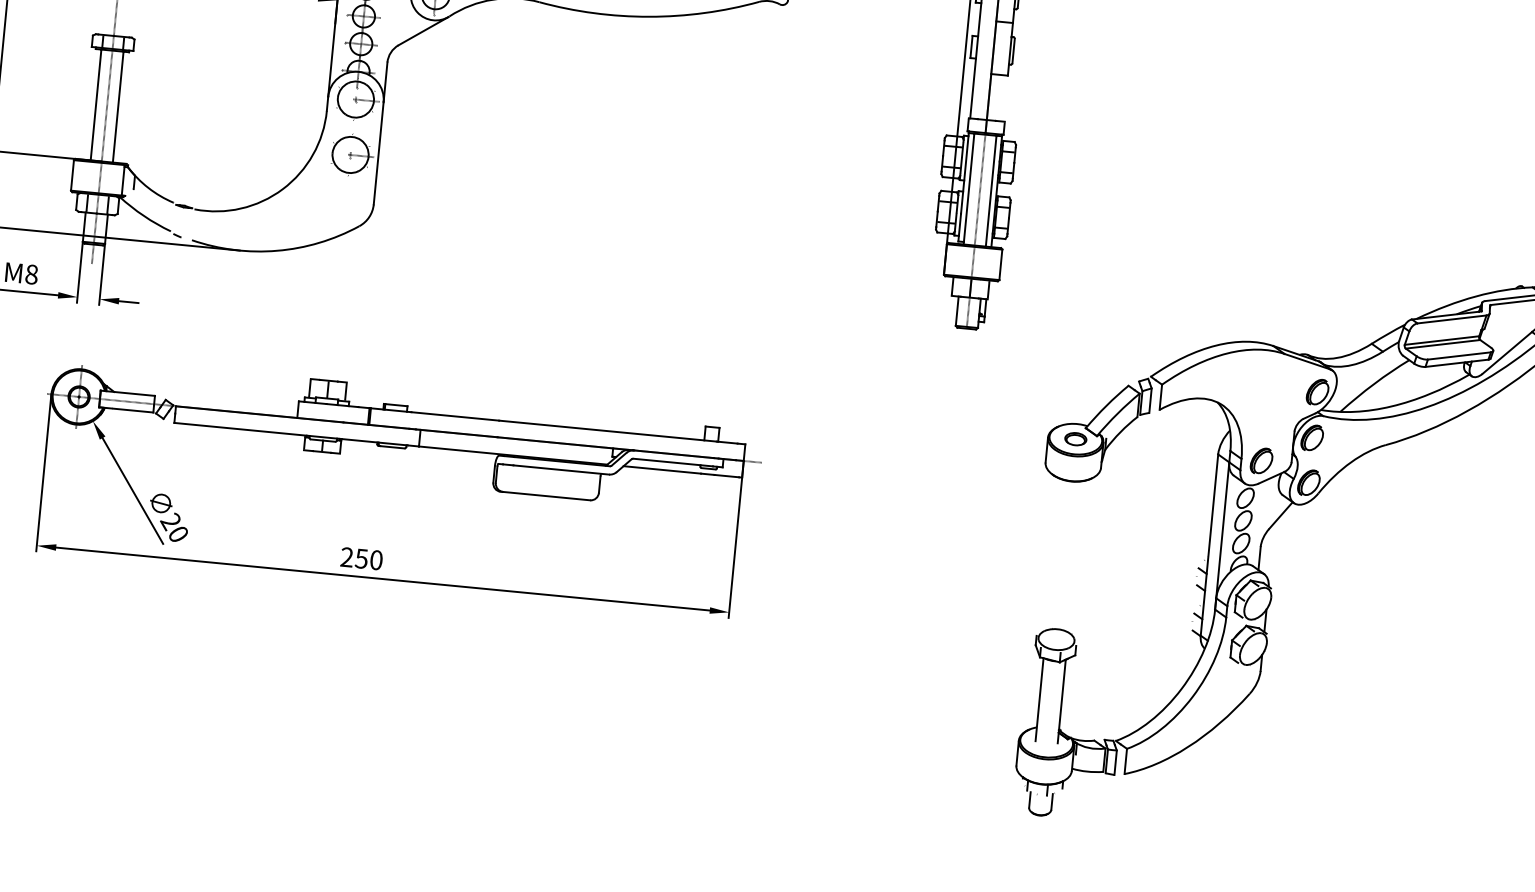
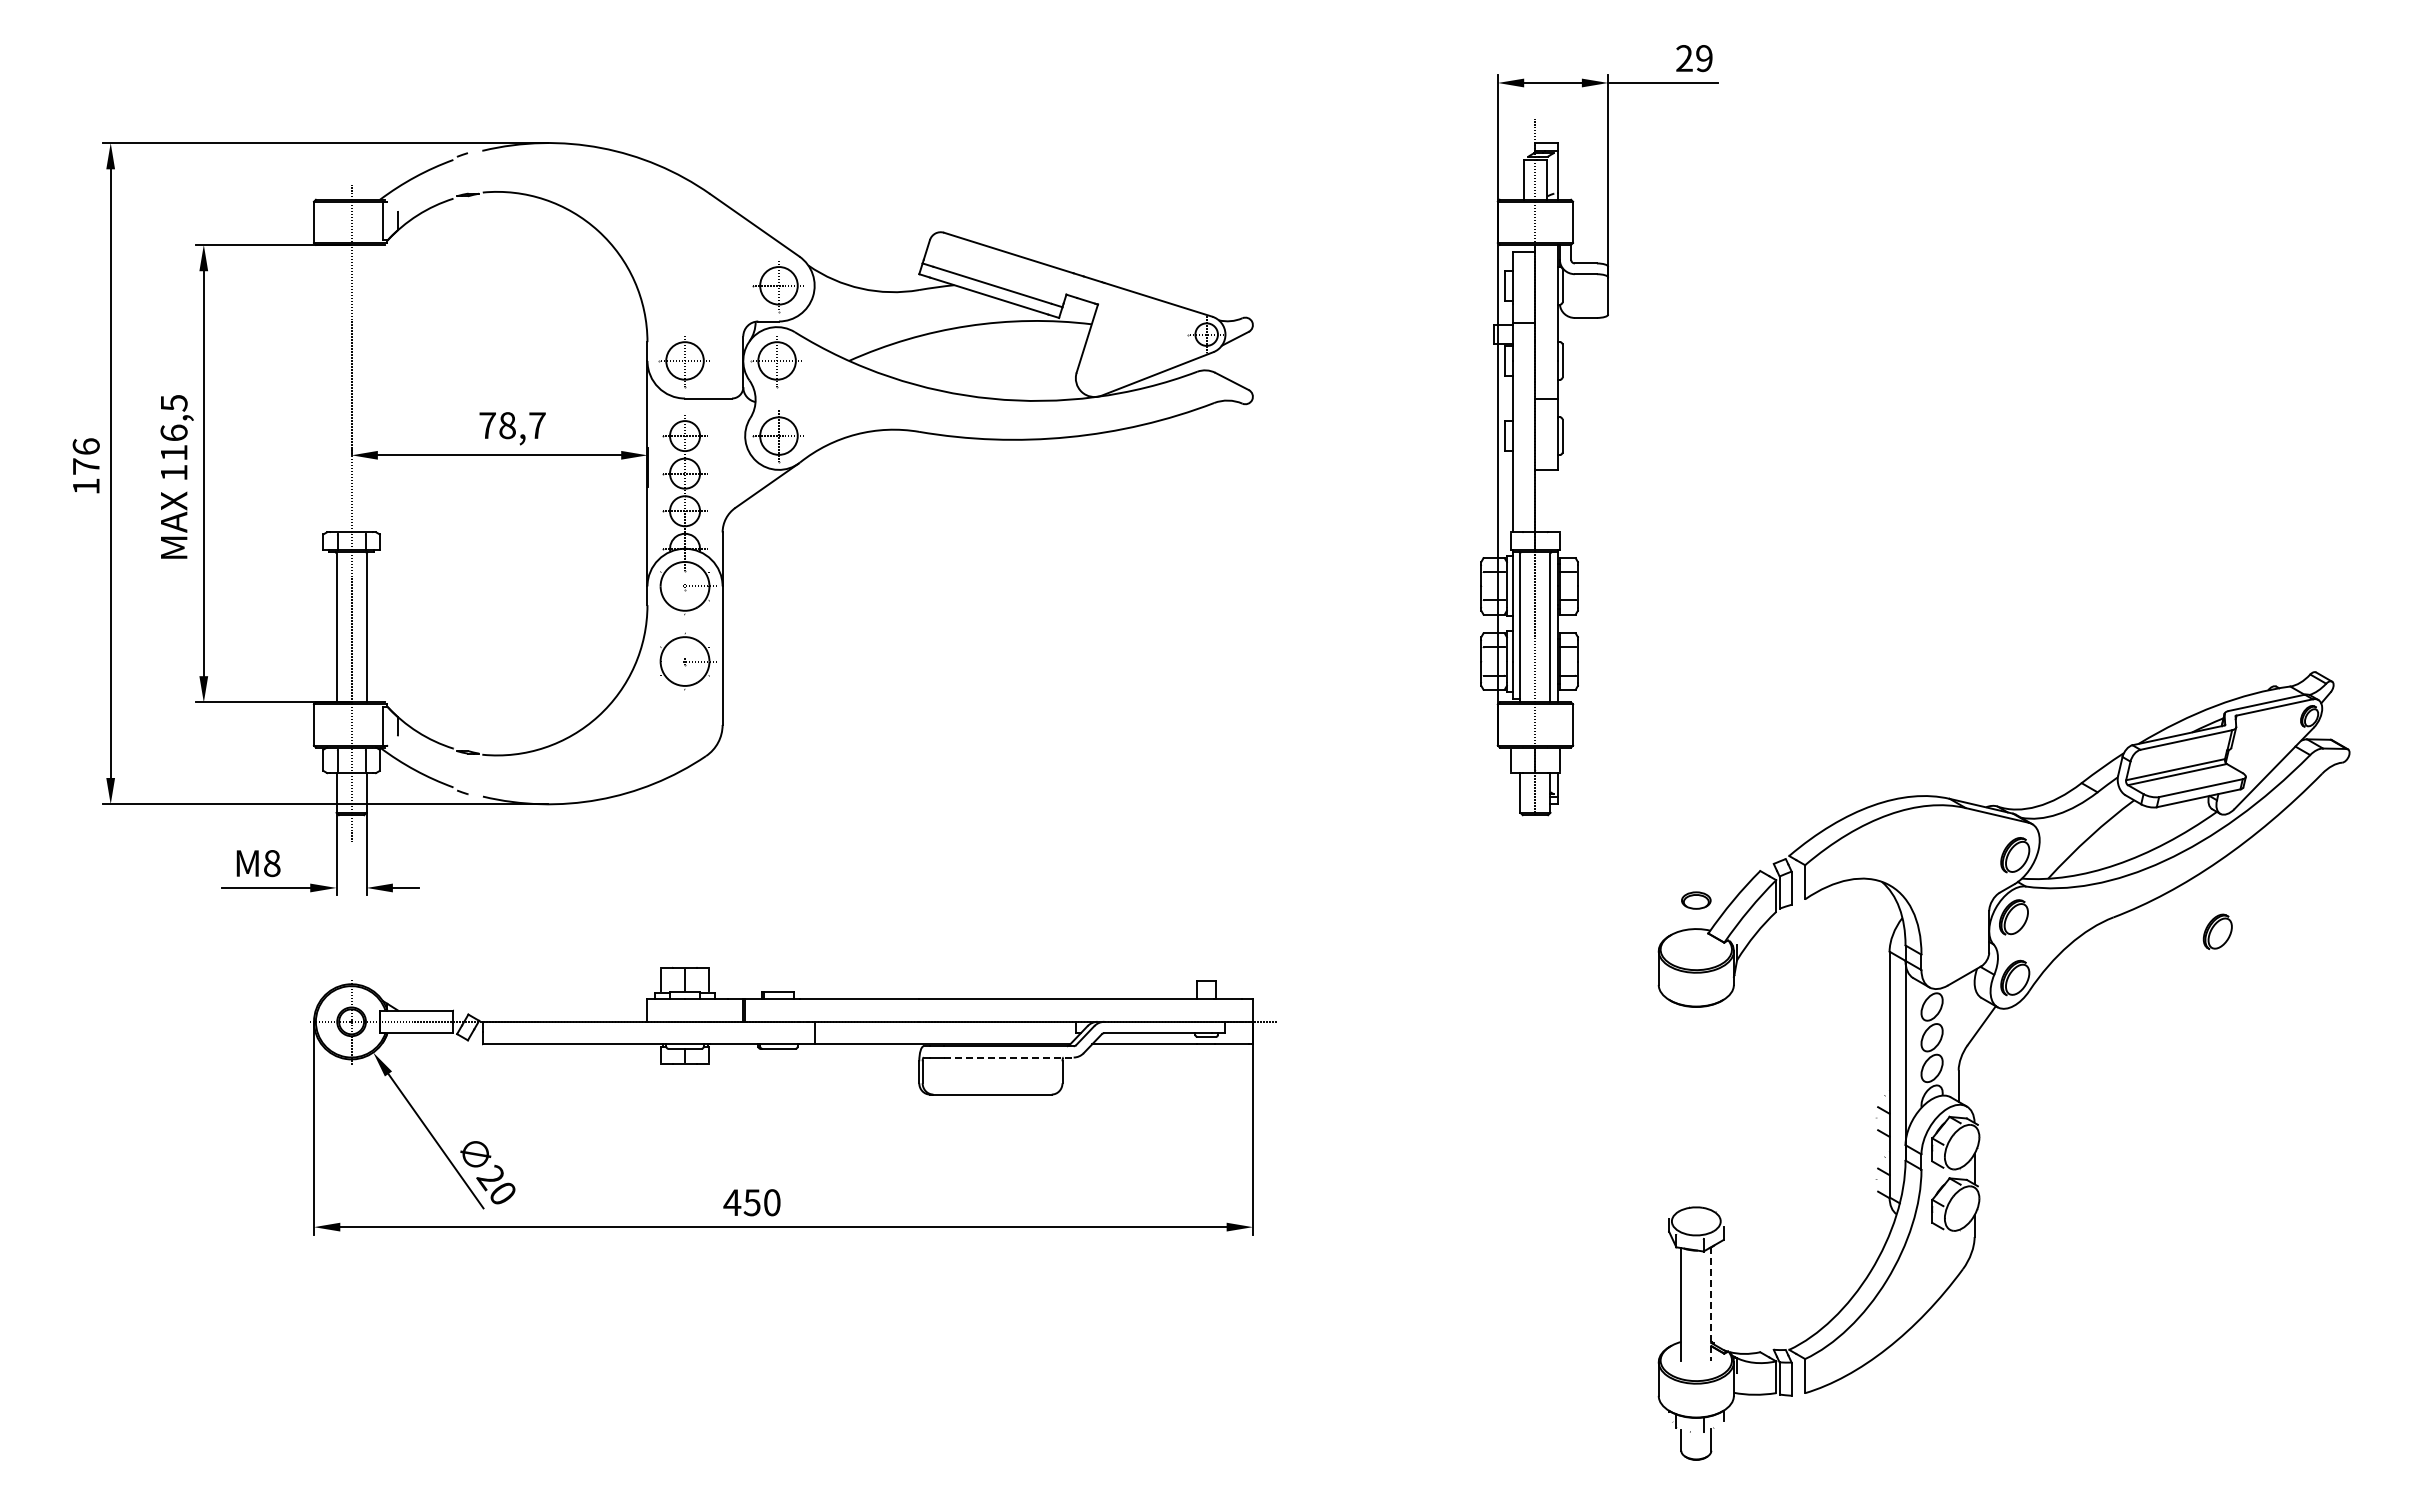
part: (1075, 439) -> (1696, 900), moved
part: (1261, 460) -> (2217, 931), moved
line: (560, 469) -> (1008, 1057), solid -> dashed
text: (347, 557) -> (732, 1202), 250 -> 450
line: (1061, 701) -> (1711, 1303), solid -> dashed

